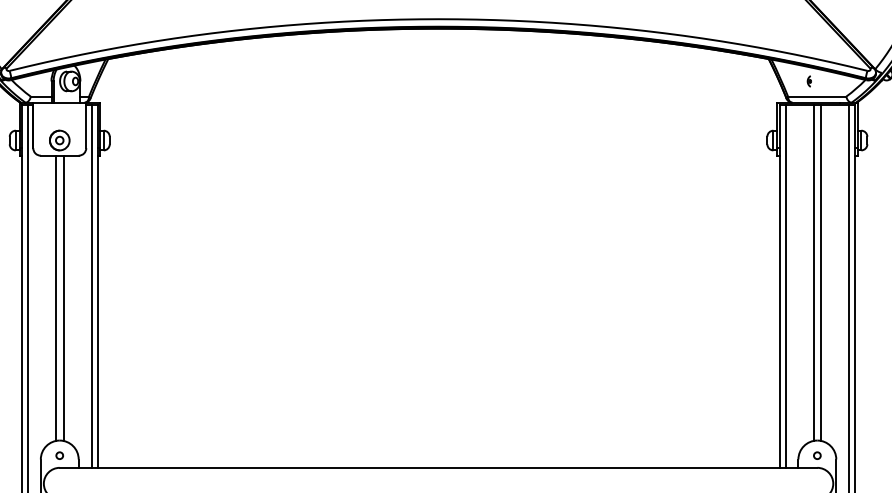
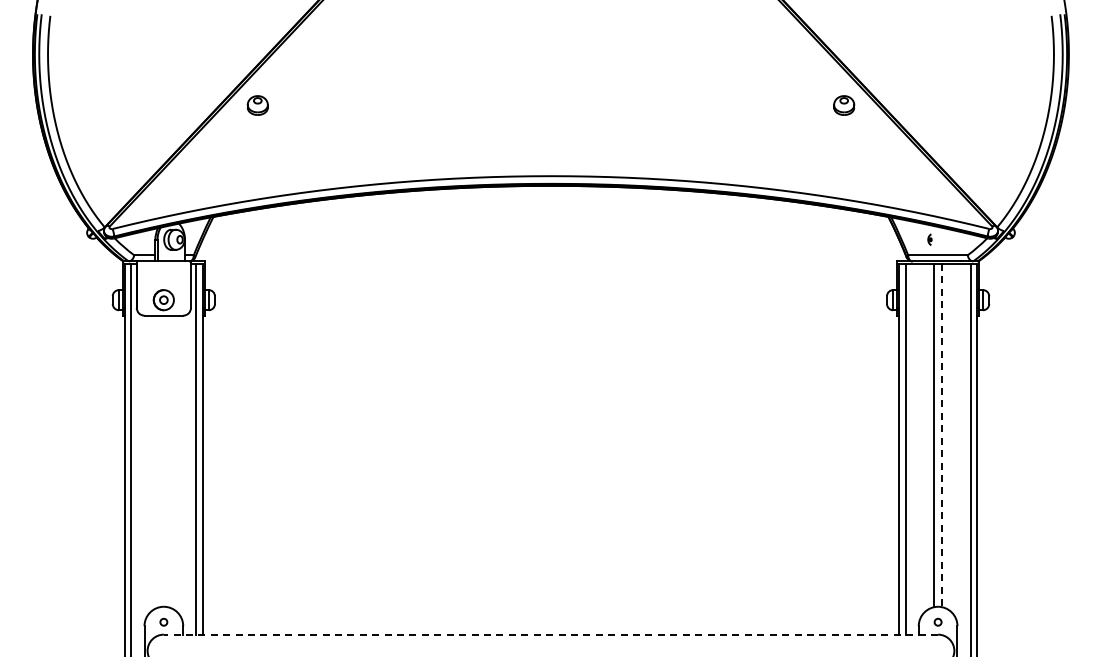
line: (820, 272) -> (941, 435), solid -> dashed
line: (56, 298) -> (160, 461), removed
line: (63, 298) -> (167, 461), removed
line: (438, 467) -> (550, 634), solid -> dashed

